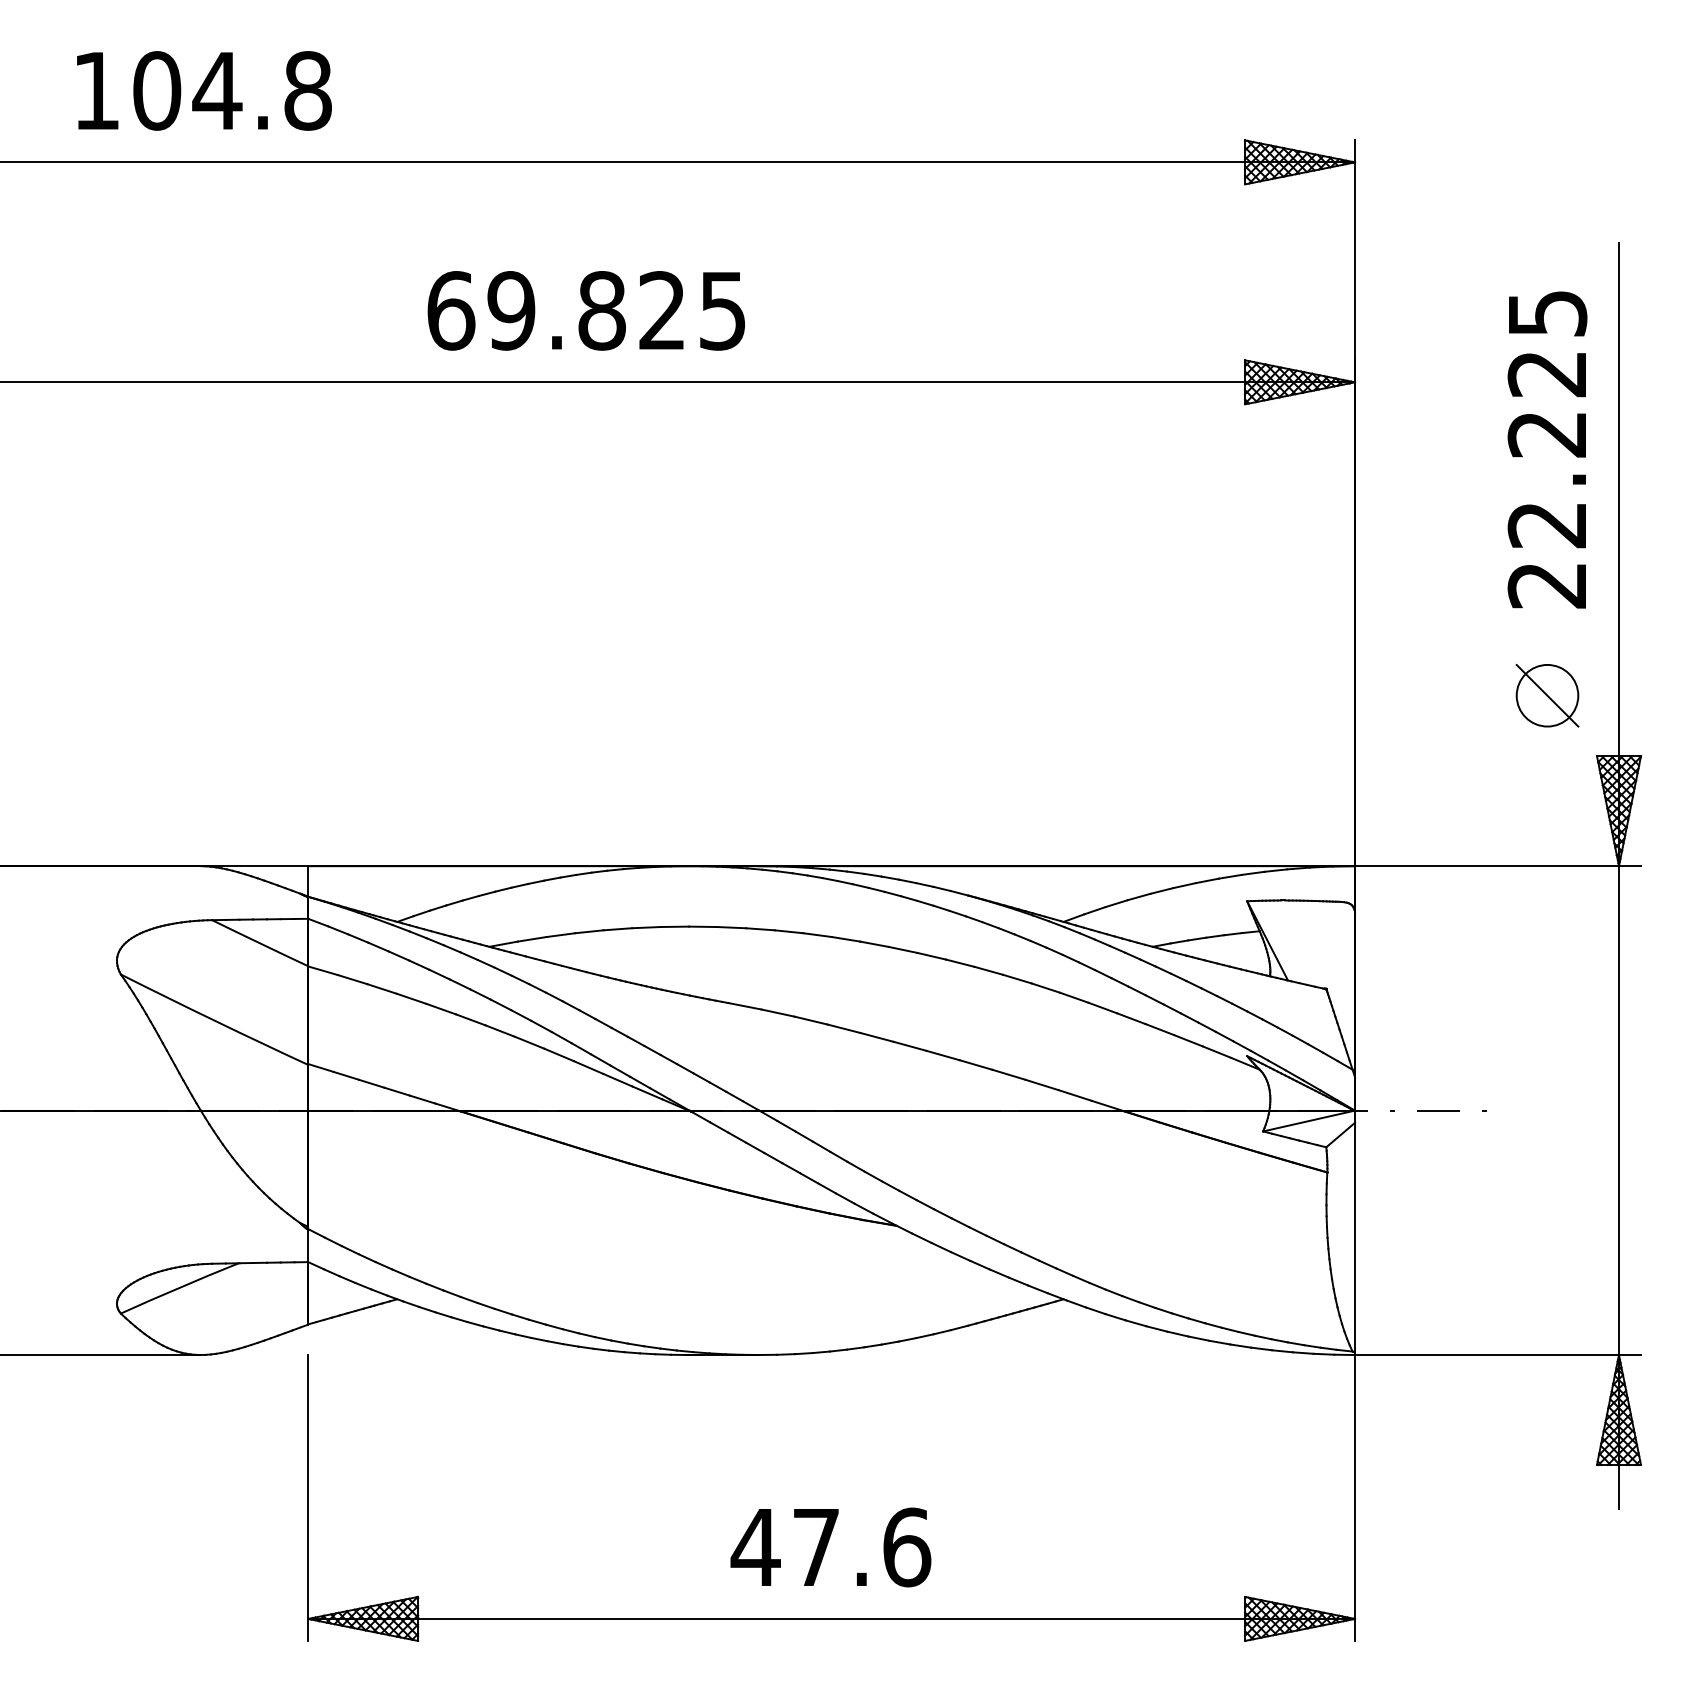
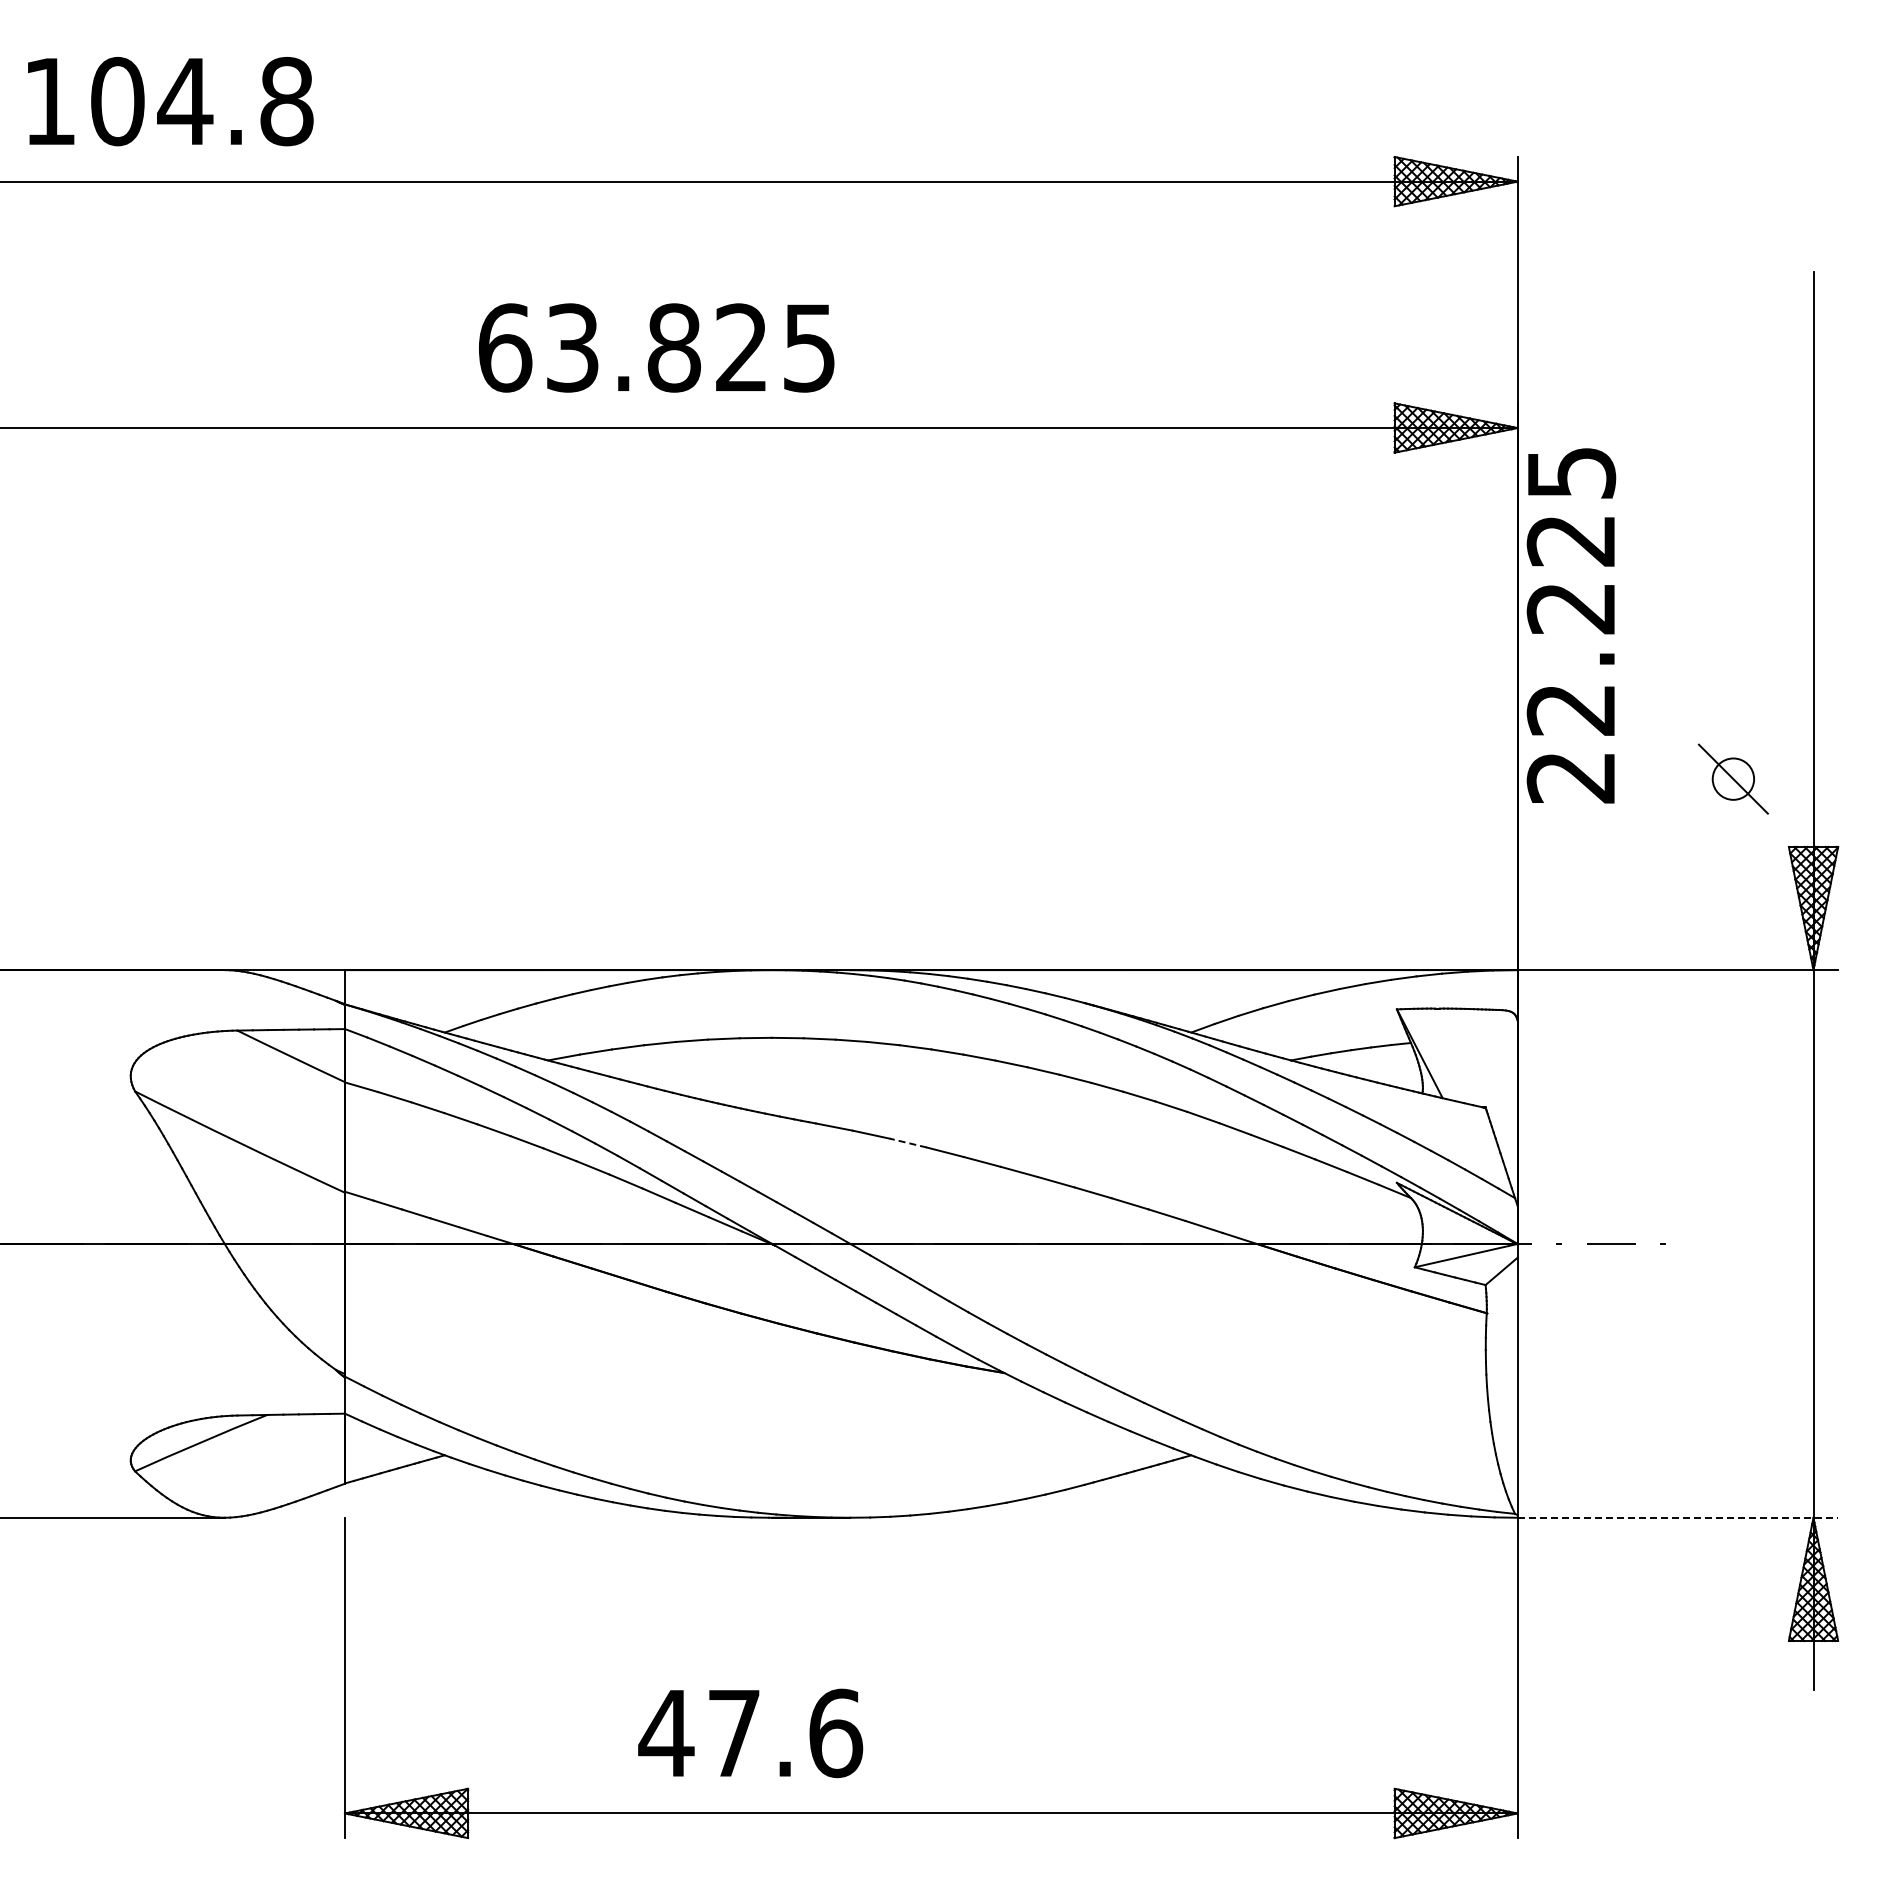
text: (204, 90) -> (170, 101), moved
text: (511, 310) -> (572, 347), 69.825 -> 63.825
text: (1547, 449) -> (1571, 625), moved
circle: (1546, 695) -> (1732, 778), size x0.6
line: (810, 1020) -> (907, 1142), solid -> dashed
line: (1498, 1354) -> (1678, 1517), solid -> dashed
text: (830, 1547) -> (750, 1733), moved

